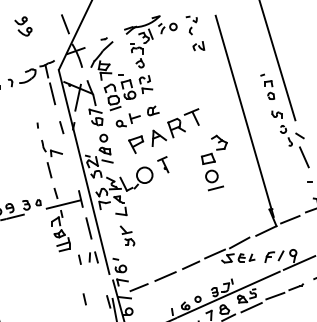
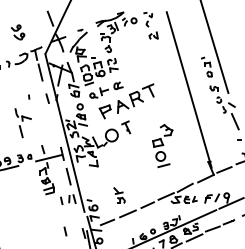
part: (22, 26) -> (17, 32), moved
part: (51, 159) -> (22, 123), moved
part: (214, 162) -> (162, 145), moved
part: (127, 235) -> (119, 195), moved

